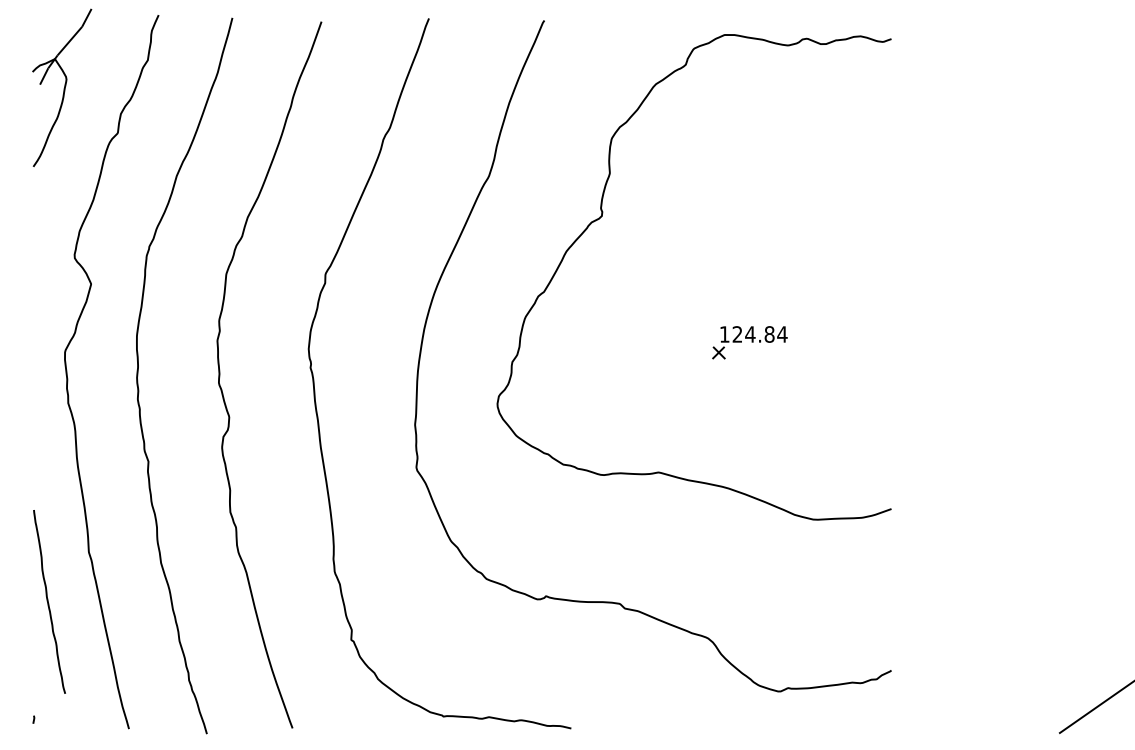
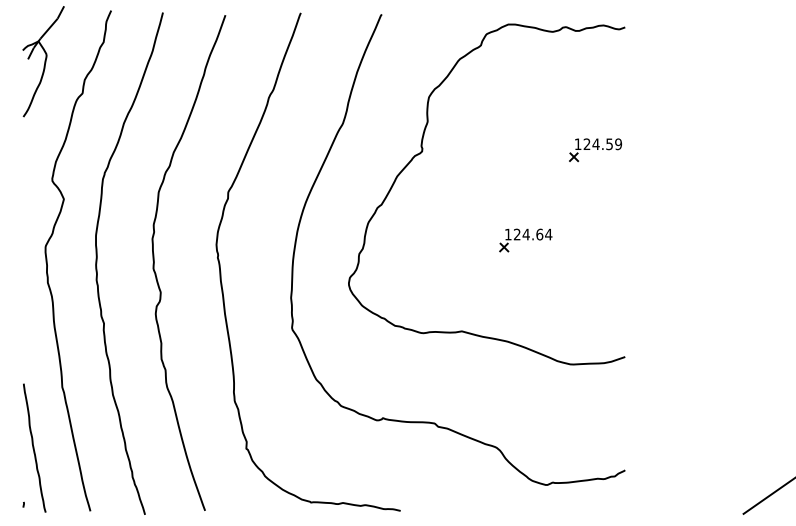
part: (849, 214) -> (595, 150), added
text: (769, 334) -> (539, 234), 124.84 -> 124.64
curve: (49, 600) -> (34, 447), moved

